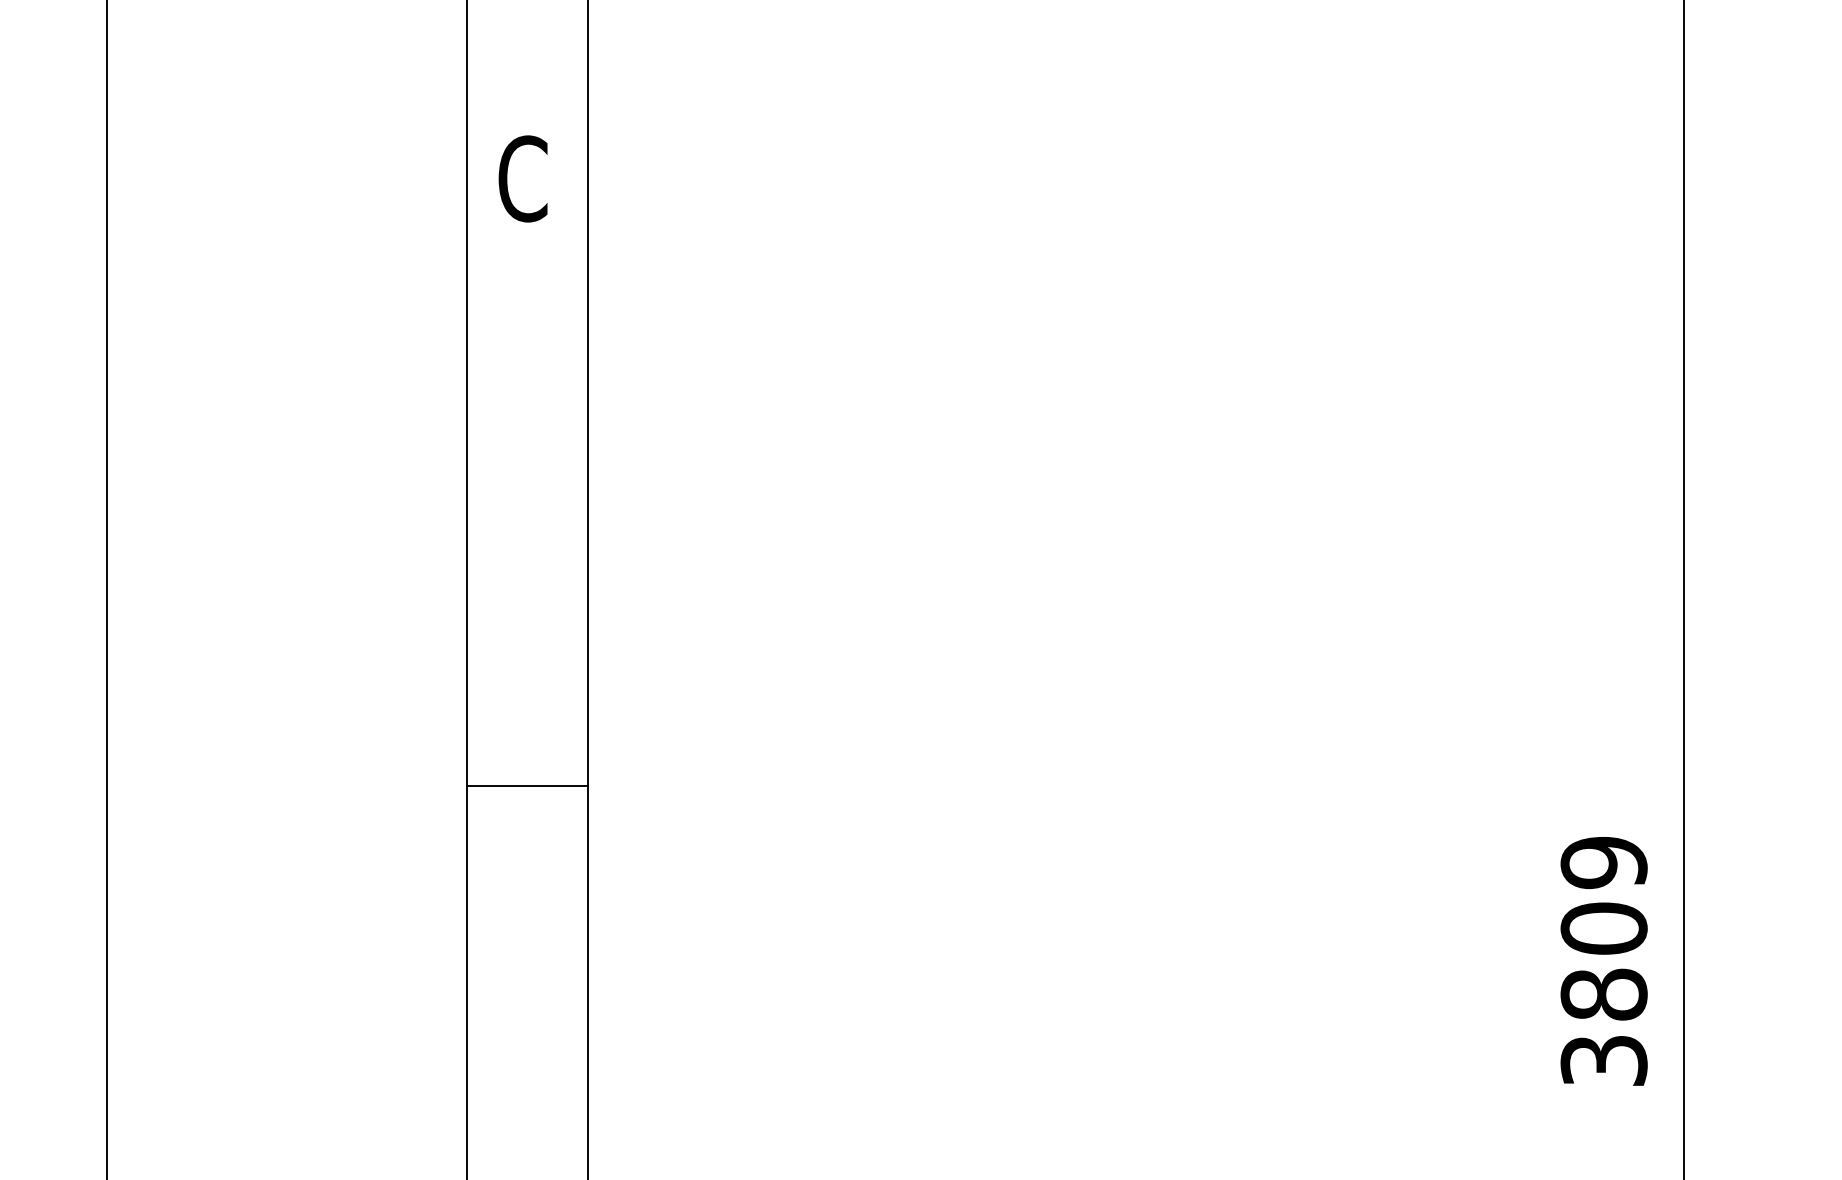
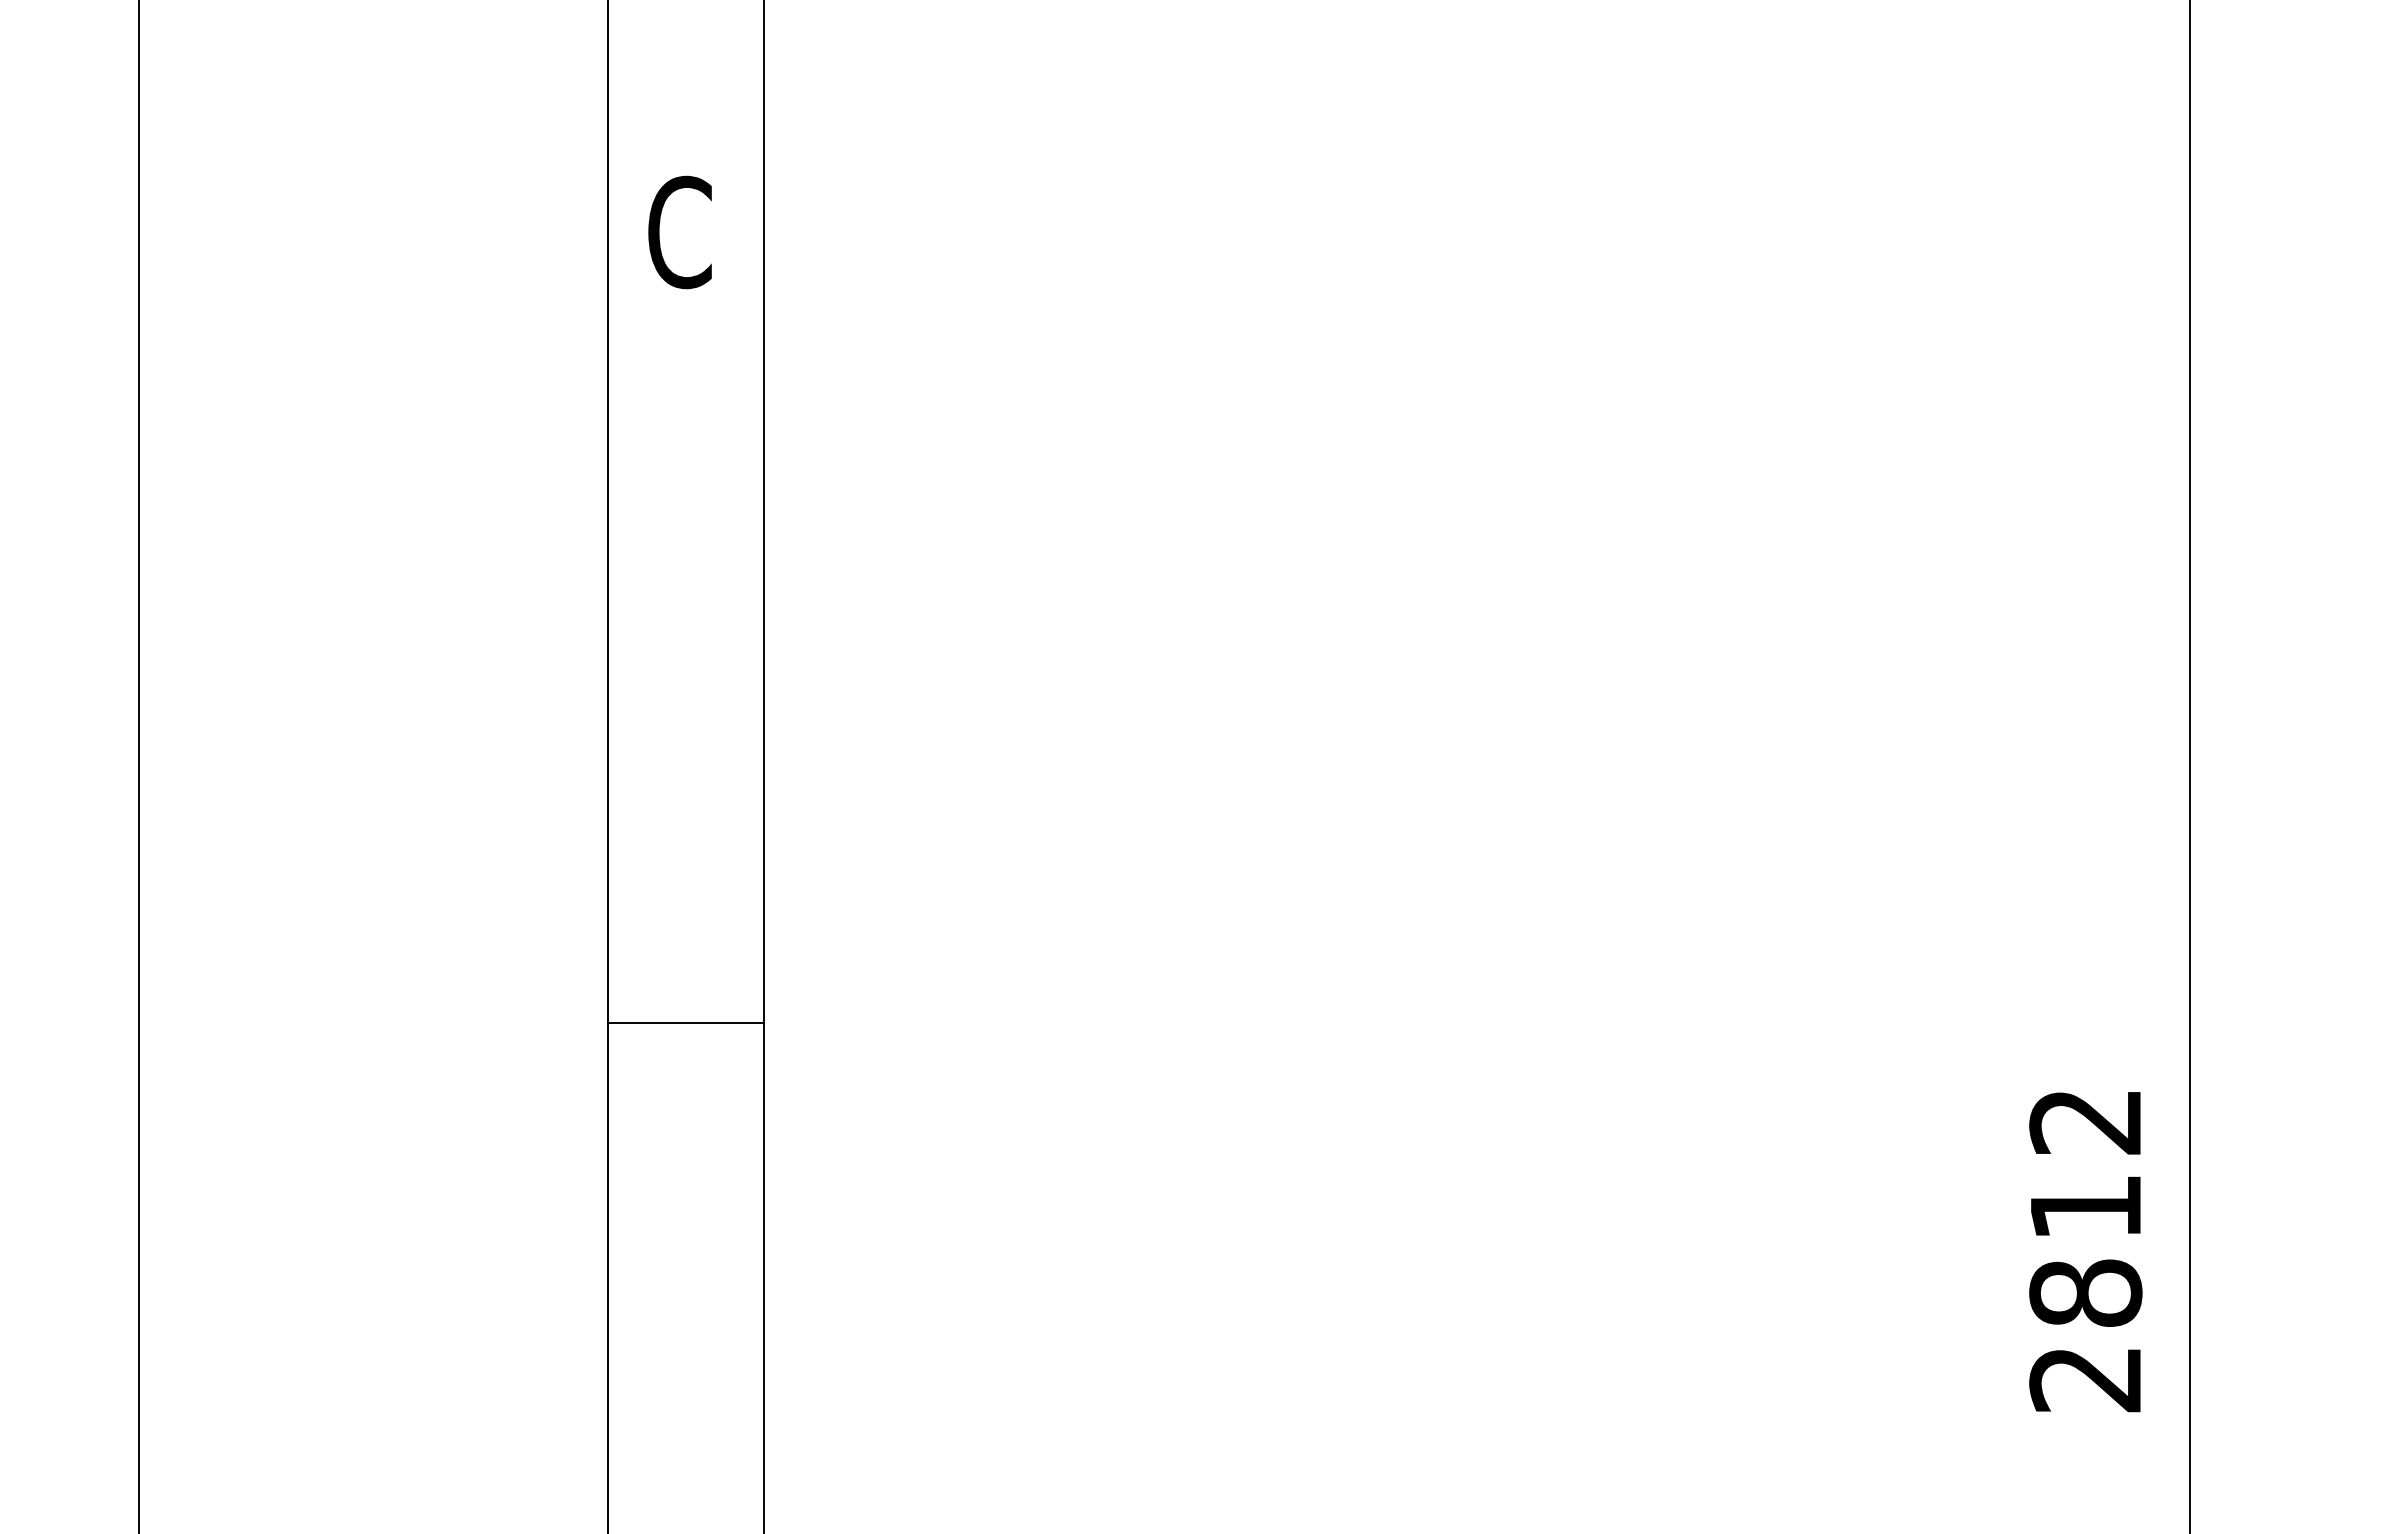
text: (1603, 961) -> (2085, 1250), 3809 -> 2812

